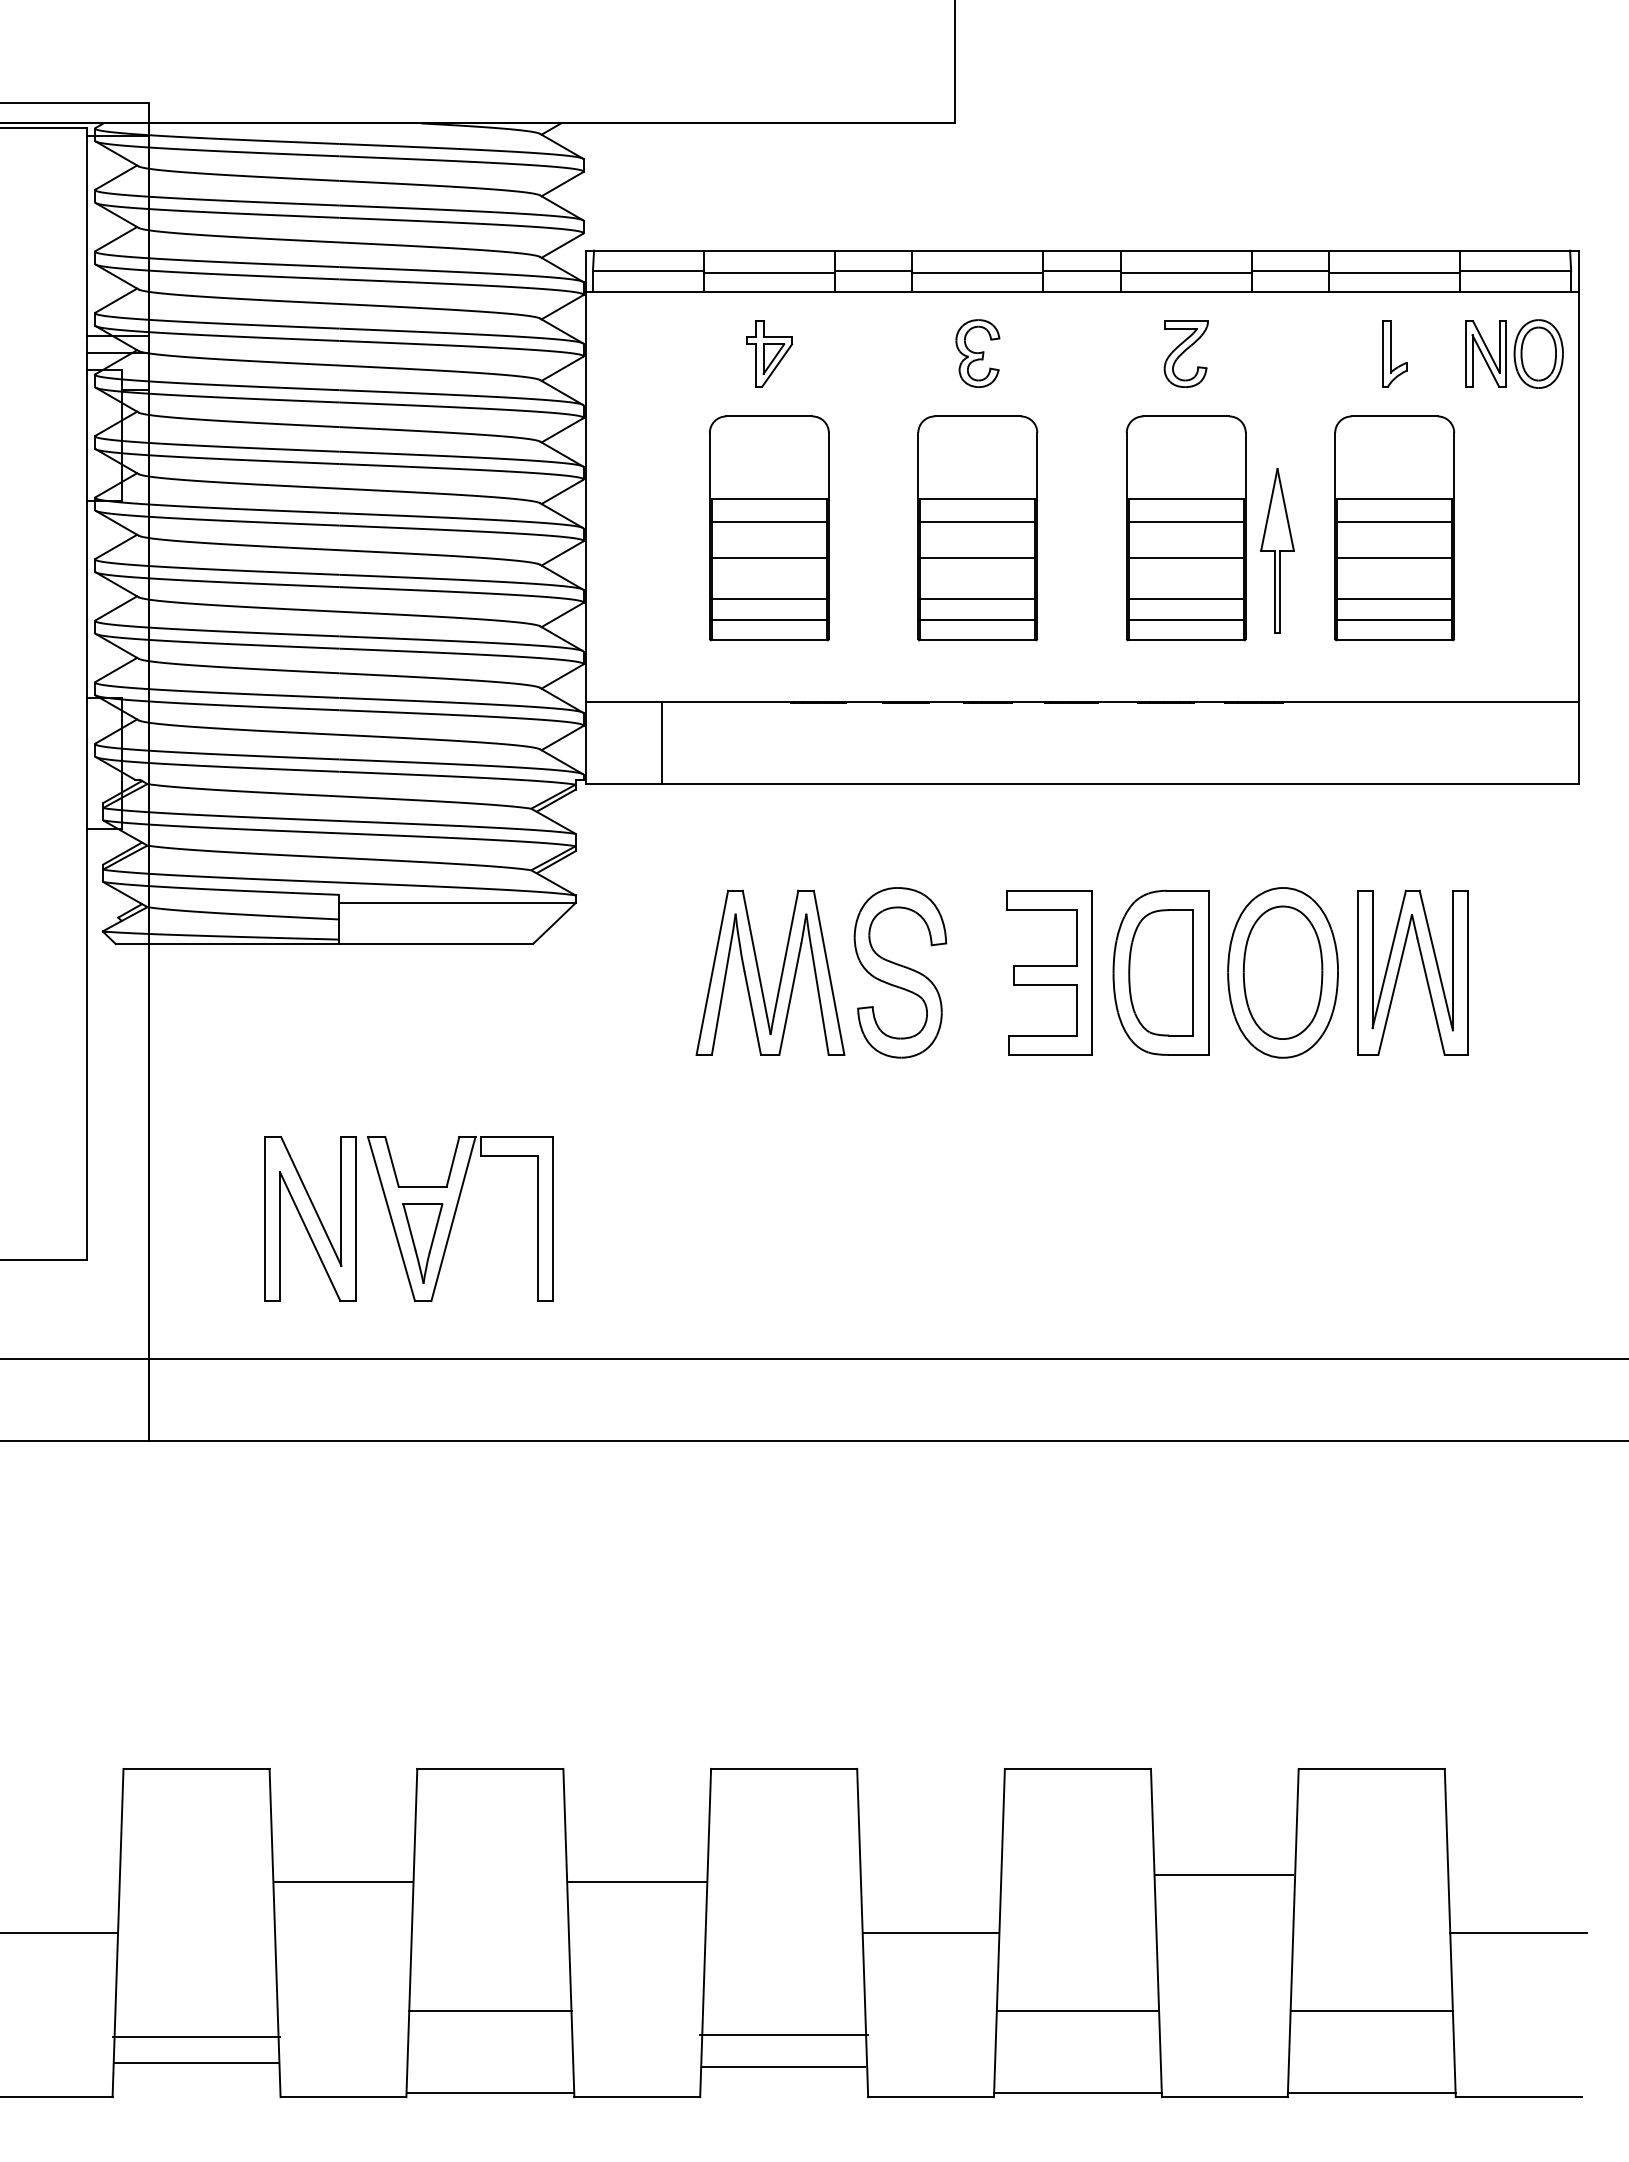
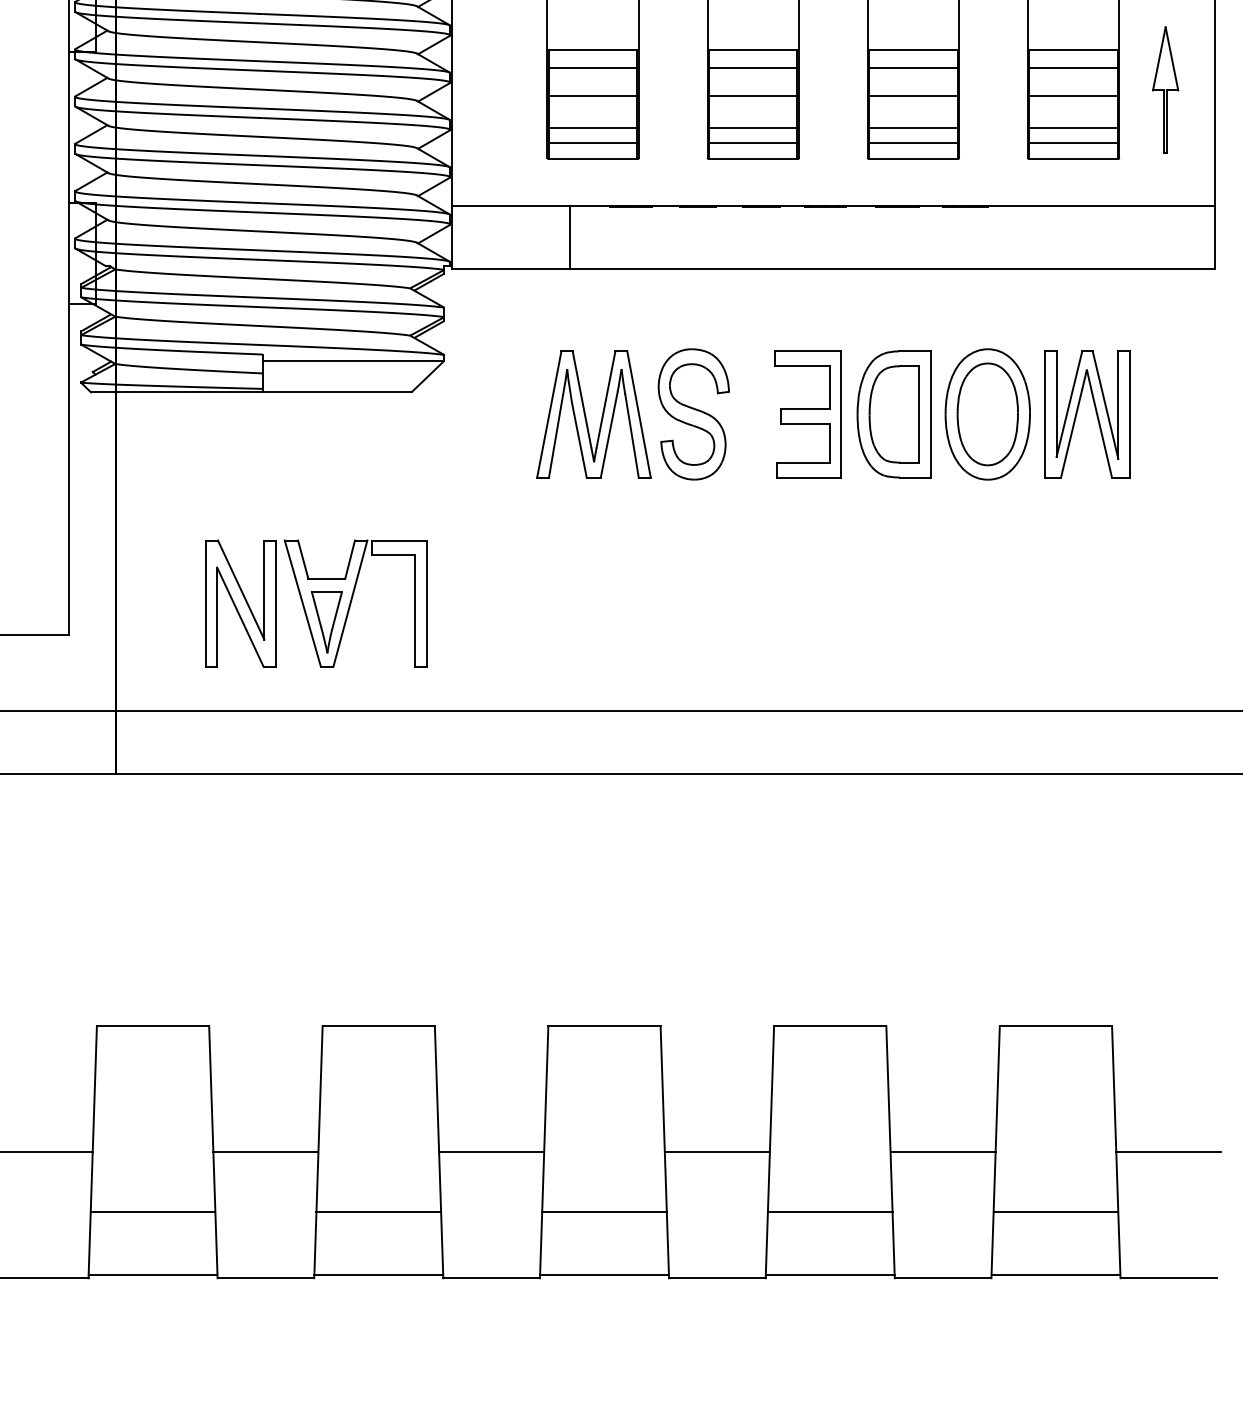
part: (1277, 550) -> (1165, 89), moved
line: (662, 743) -> (570, 238), moved
line: (1224, 1875) -> (942, 1152), moved
line: (343, 1882) -> (265, 1152), moved
line: (636, 1882) -> (491, 1152), moved
line: (784, 2035) -> (604, 1275), moved
line: (196, 2037) -> (153, 1275), moved
line: (196, 2062) -> (153, 1211), moved
line: (784, 2066) -> (604, 1211), moved

